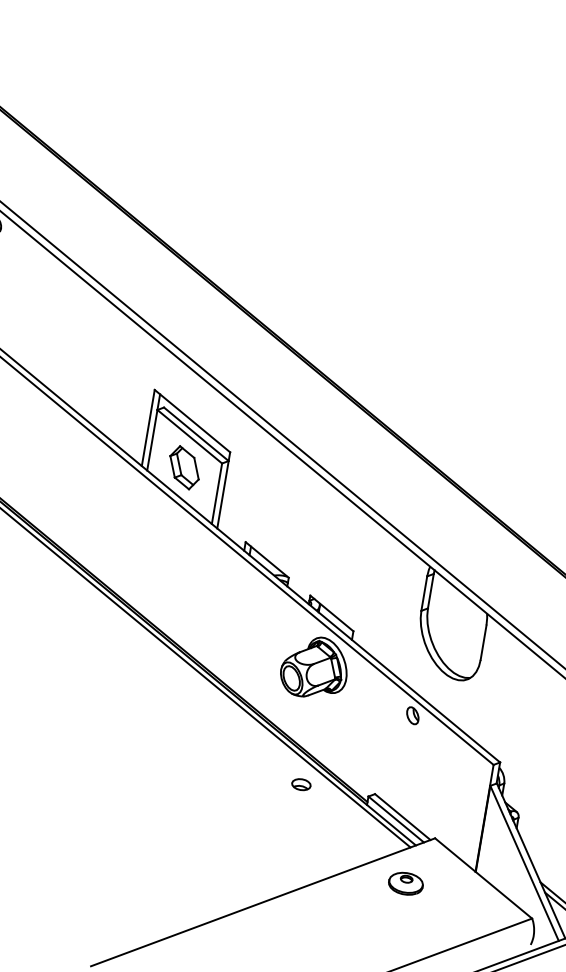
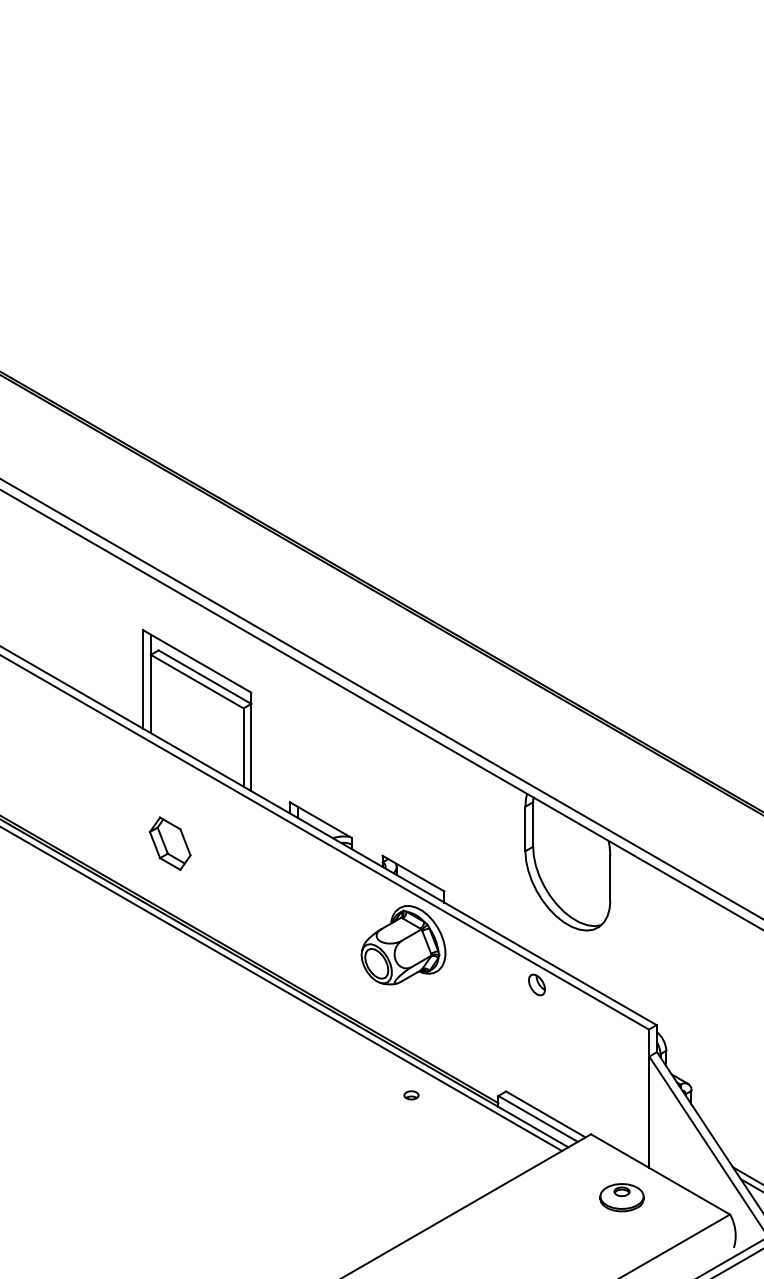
part: (184, 467) -> (169, 843), moved
part: (301, 784) -> (411, 1095), size x0.6
part: (405, 883) -> (621, 1197), moved

